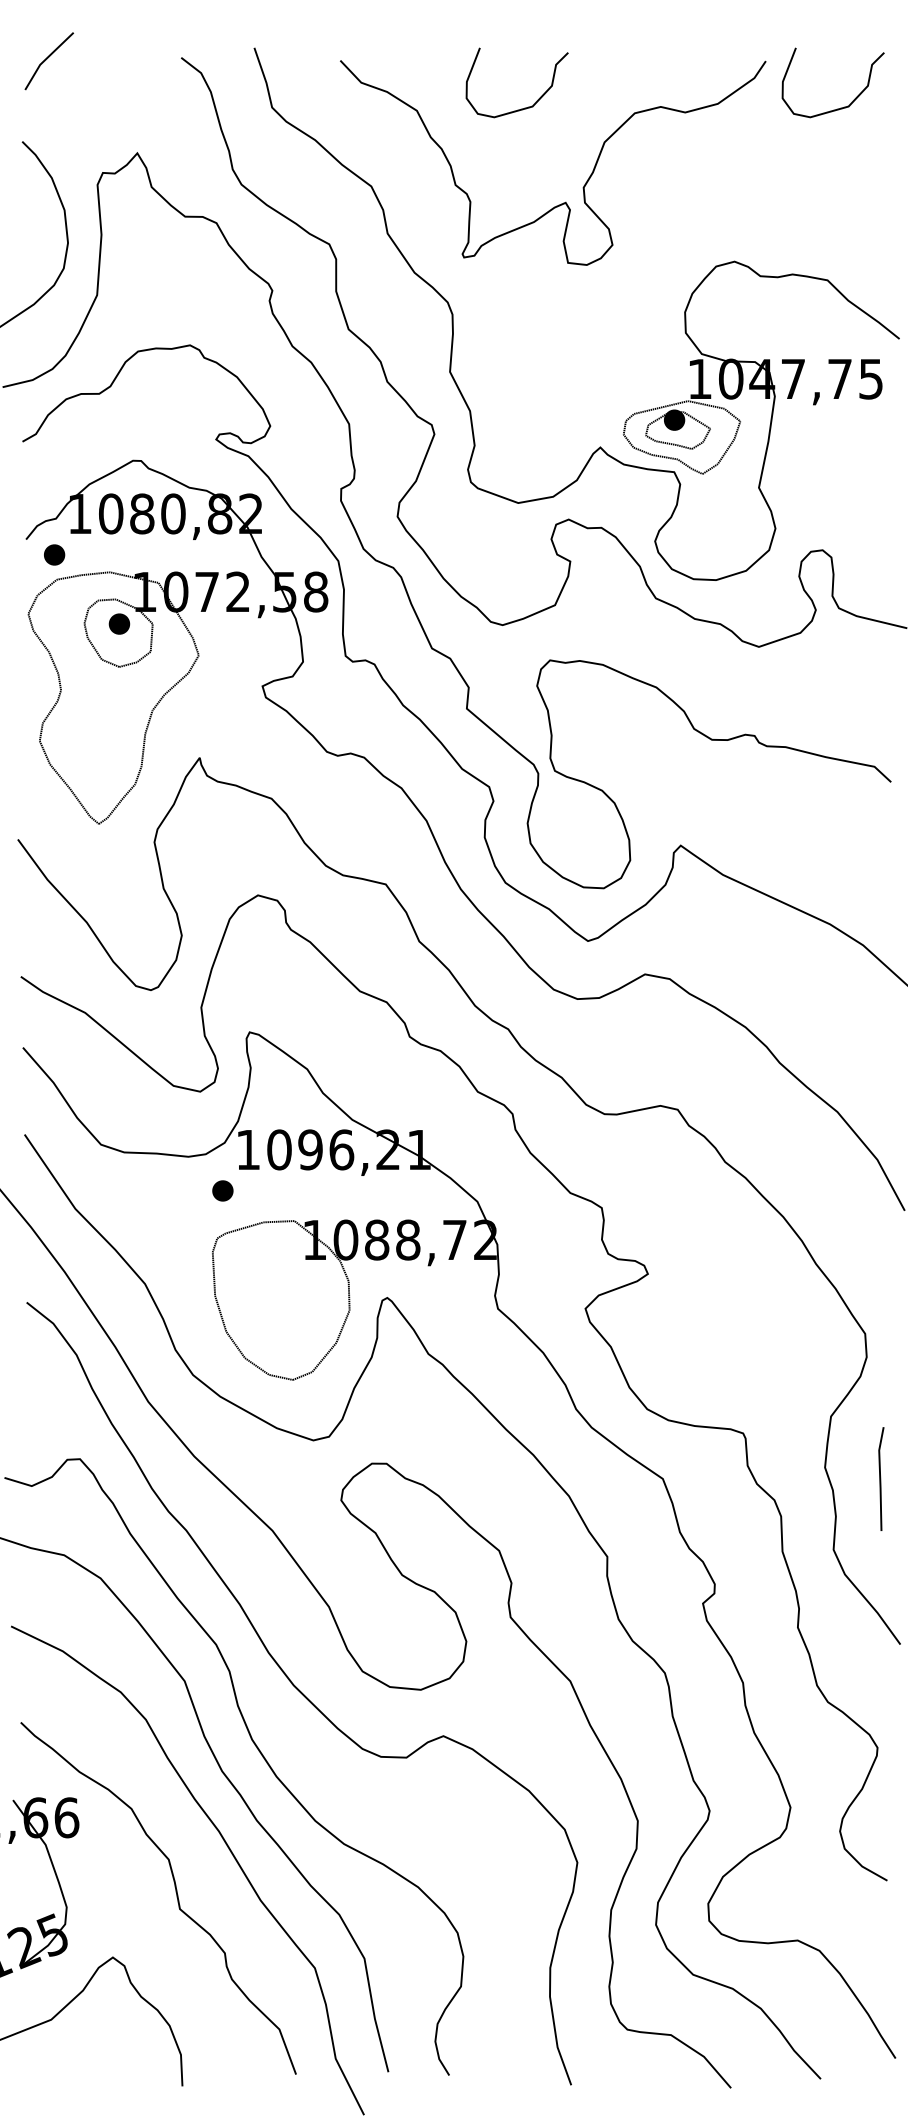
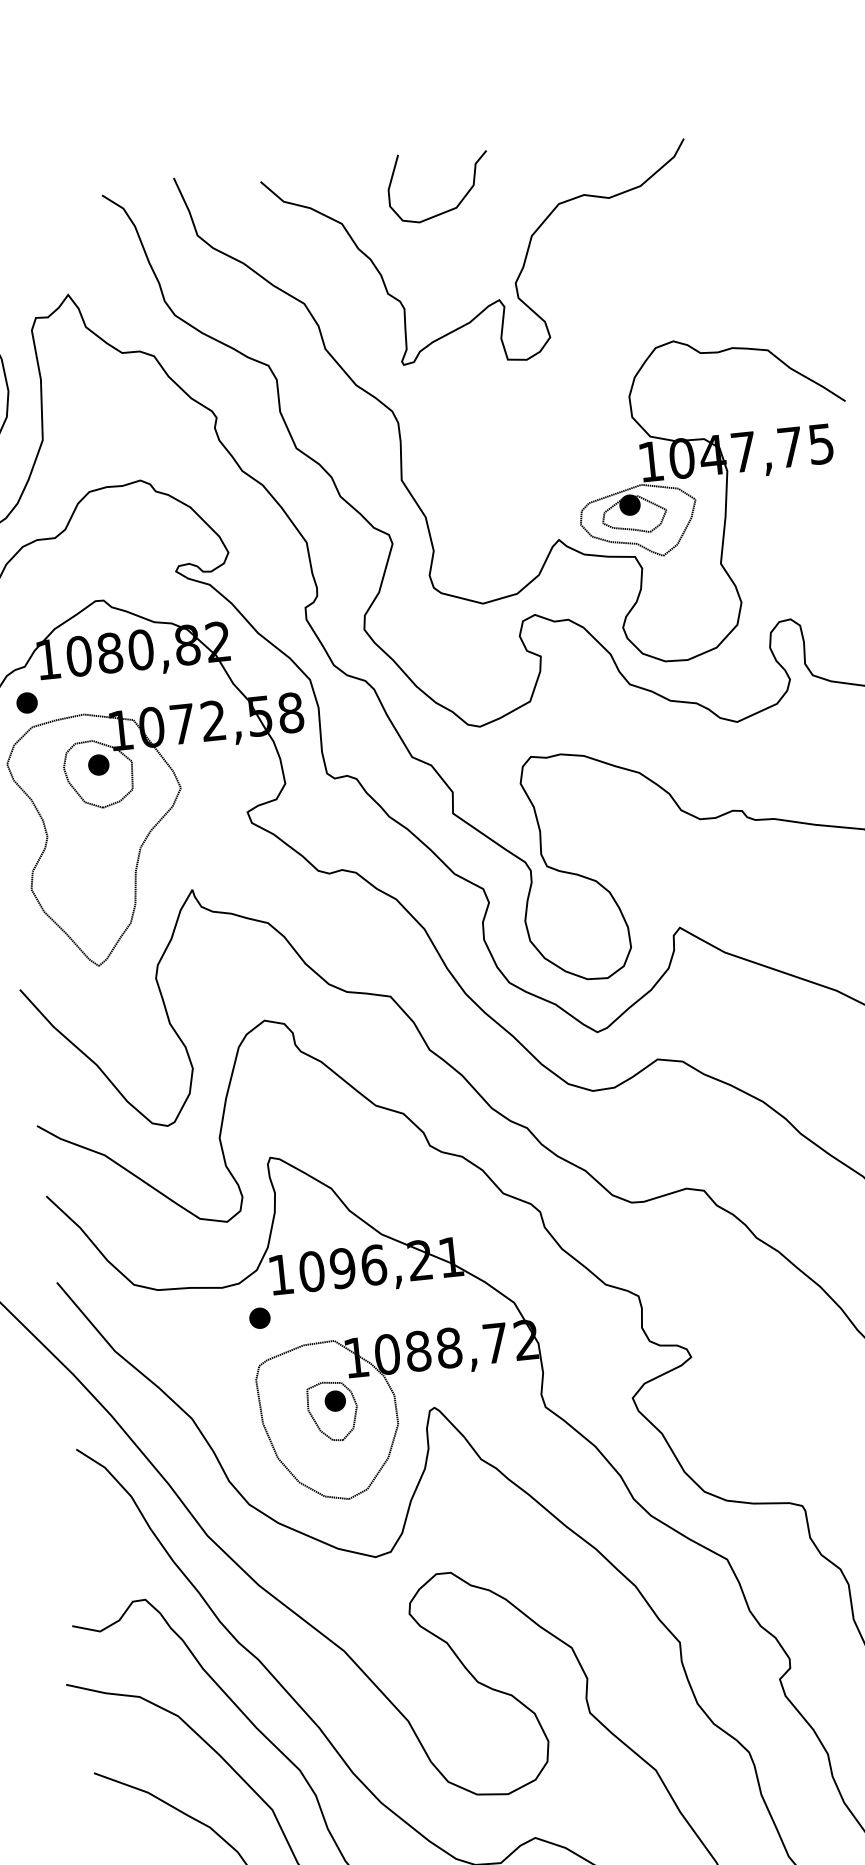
part: (840, 107) -> (762, 177), removed
part: (285, 1290) -> (332, 1410), added

